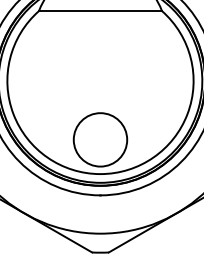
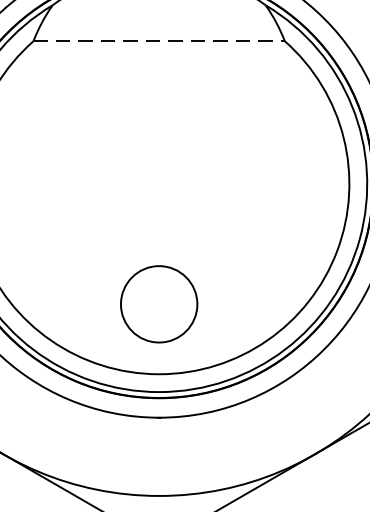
line: (100, 11) -> (159, 42), solid -> dashed
circle: (100, 139) -> (159, 303), size x0.7

